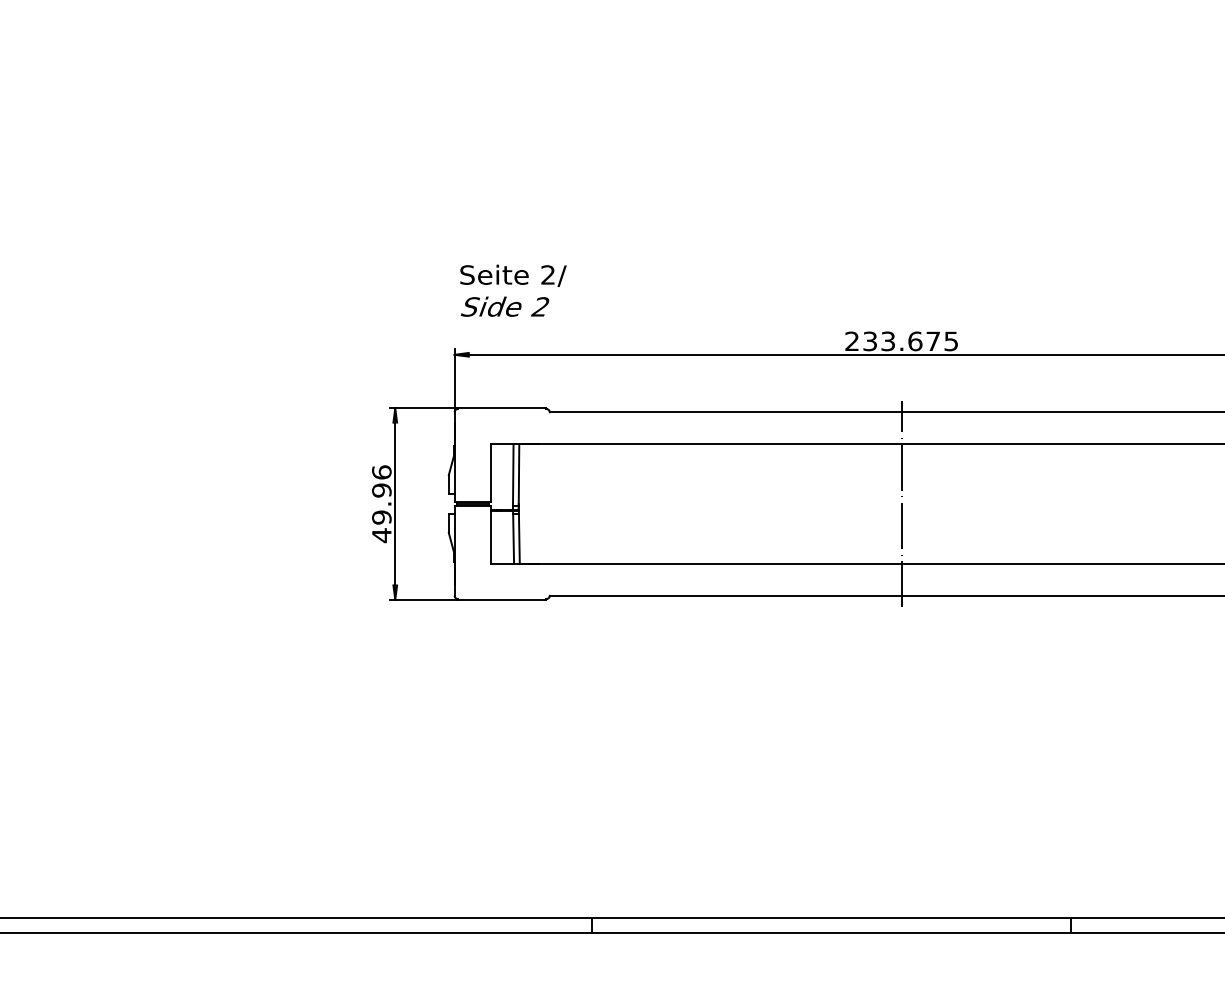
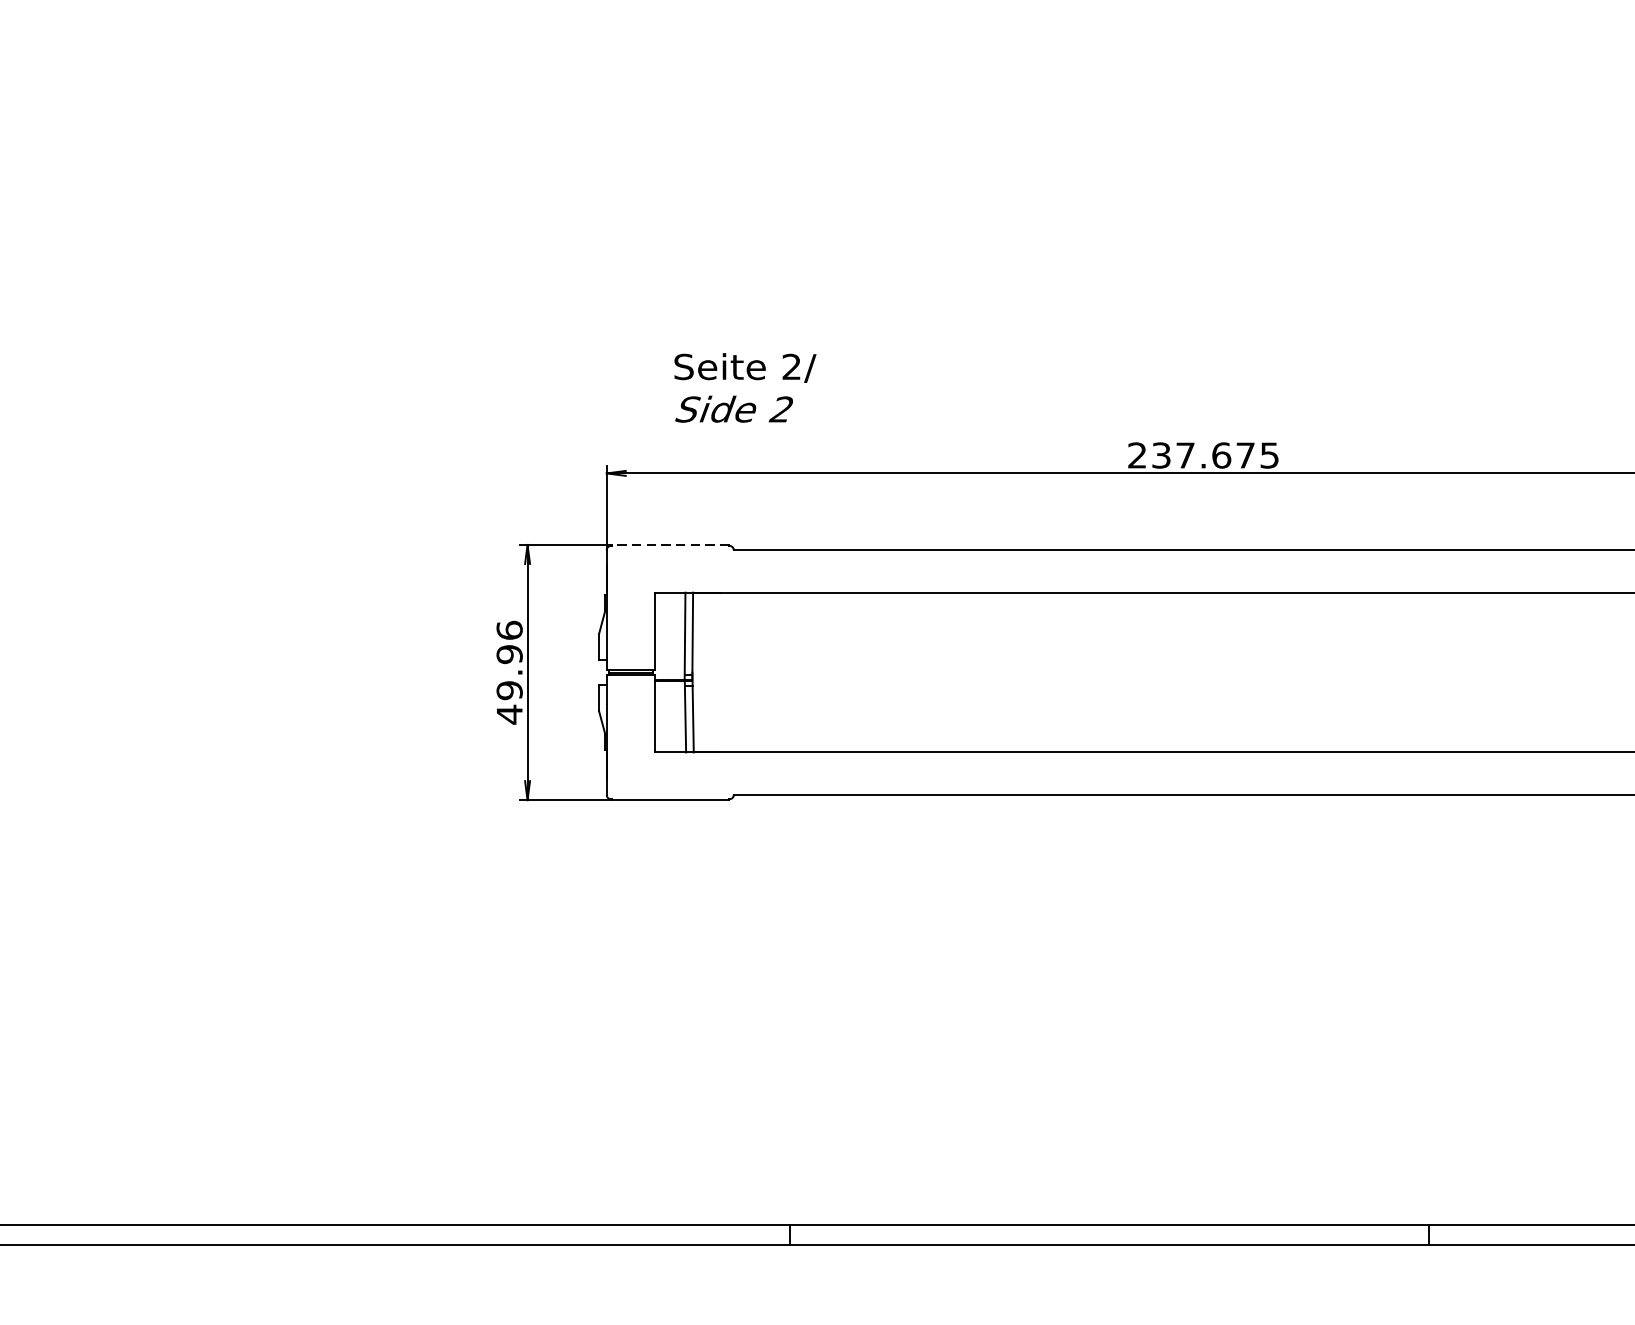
text: (513, 290) -> (745, 387), moved
text: (887, 341) -> (1184, 455), 233.675 -> 237.675
line: (501, 408) -> (669, 545), solid -> dashed
line: (901, 503) -> (1203, 671), removed

